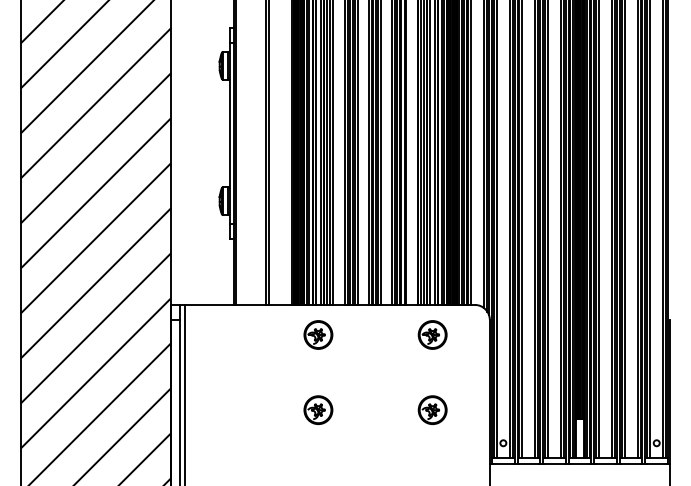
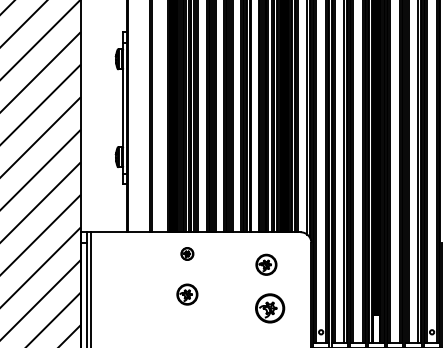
part: (318, 334) -> (187, 253), size x0.6
part: (432, 334) -> (266, 264), moved
part: (318, 409) -> (187, 294), moved
part: (432, 409) -> (269, 307), size x1.4

